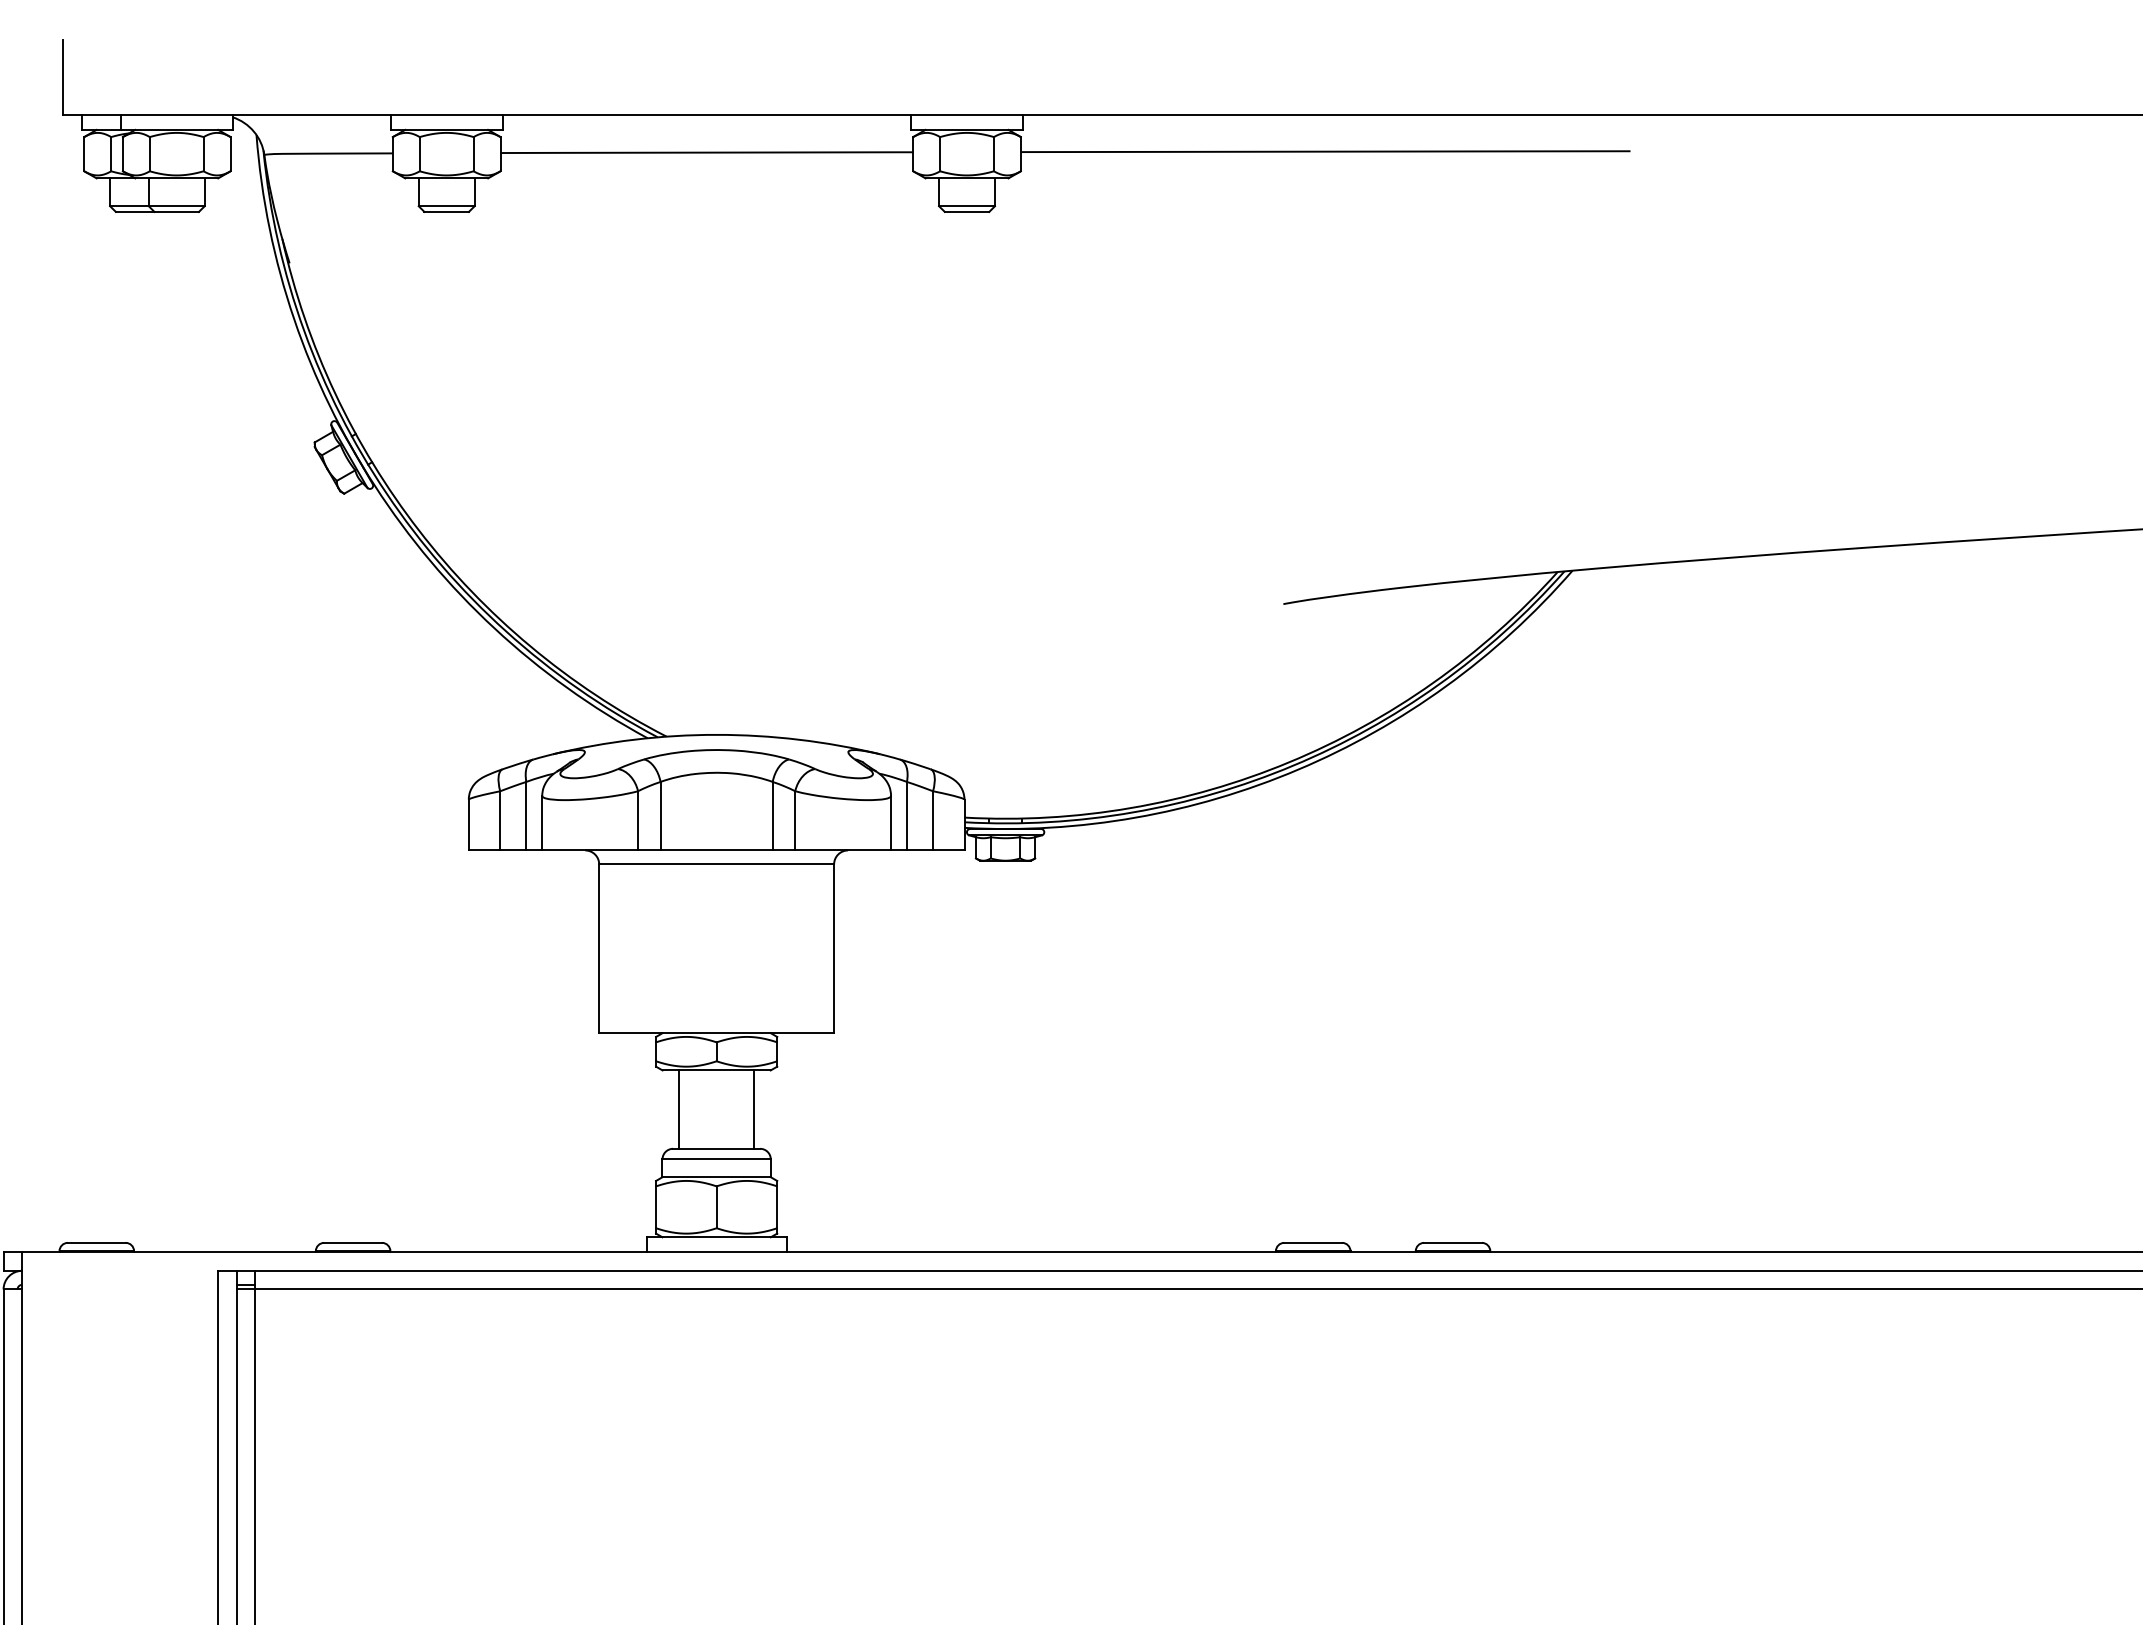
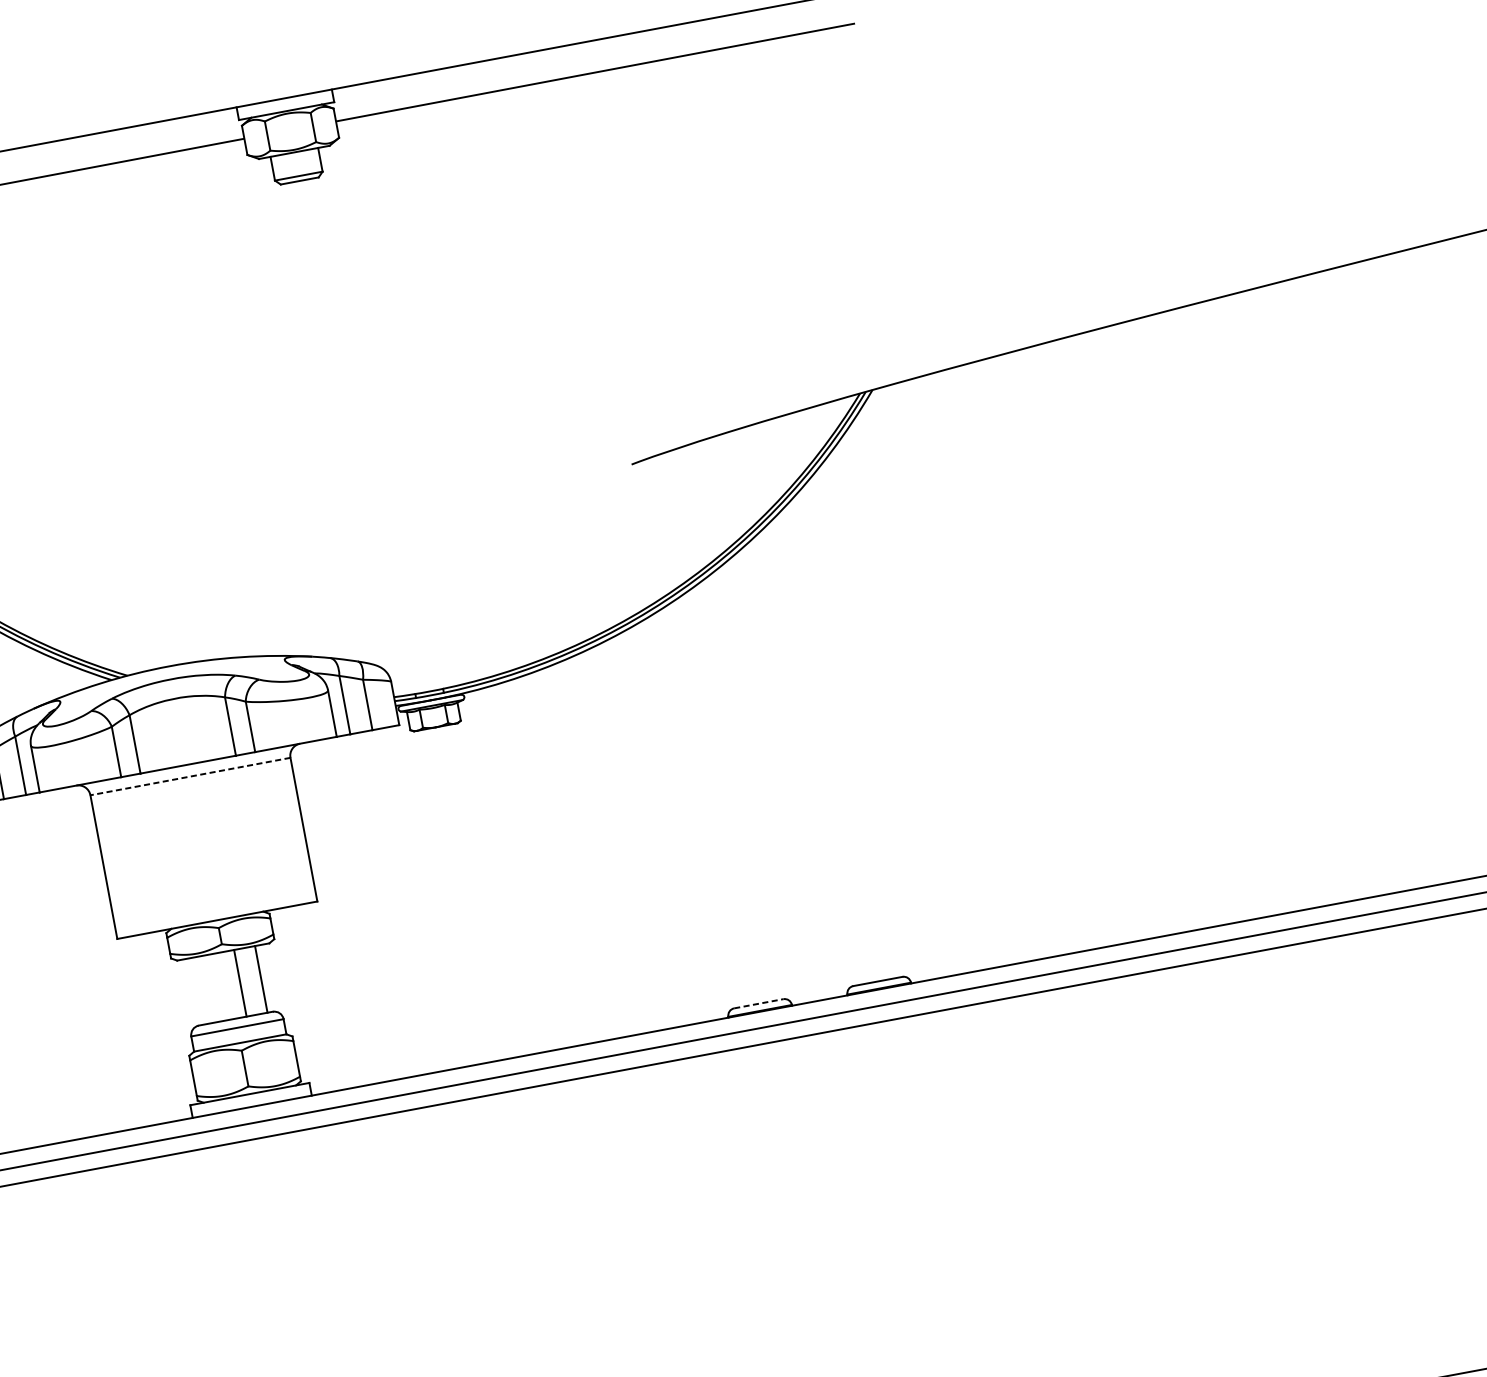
line: (716, 864) -> (190, 776), solid -> dashed
line: (679, 1109) -> (240, 983), moved
line: (1313, 1242) -> (759, 1003), solid -> dashed

